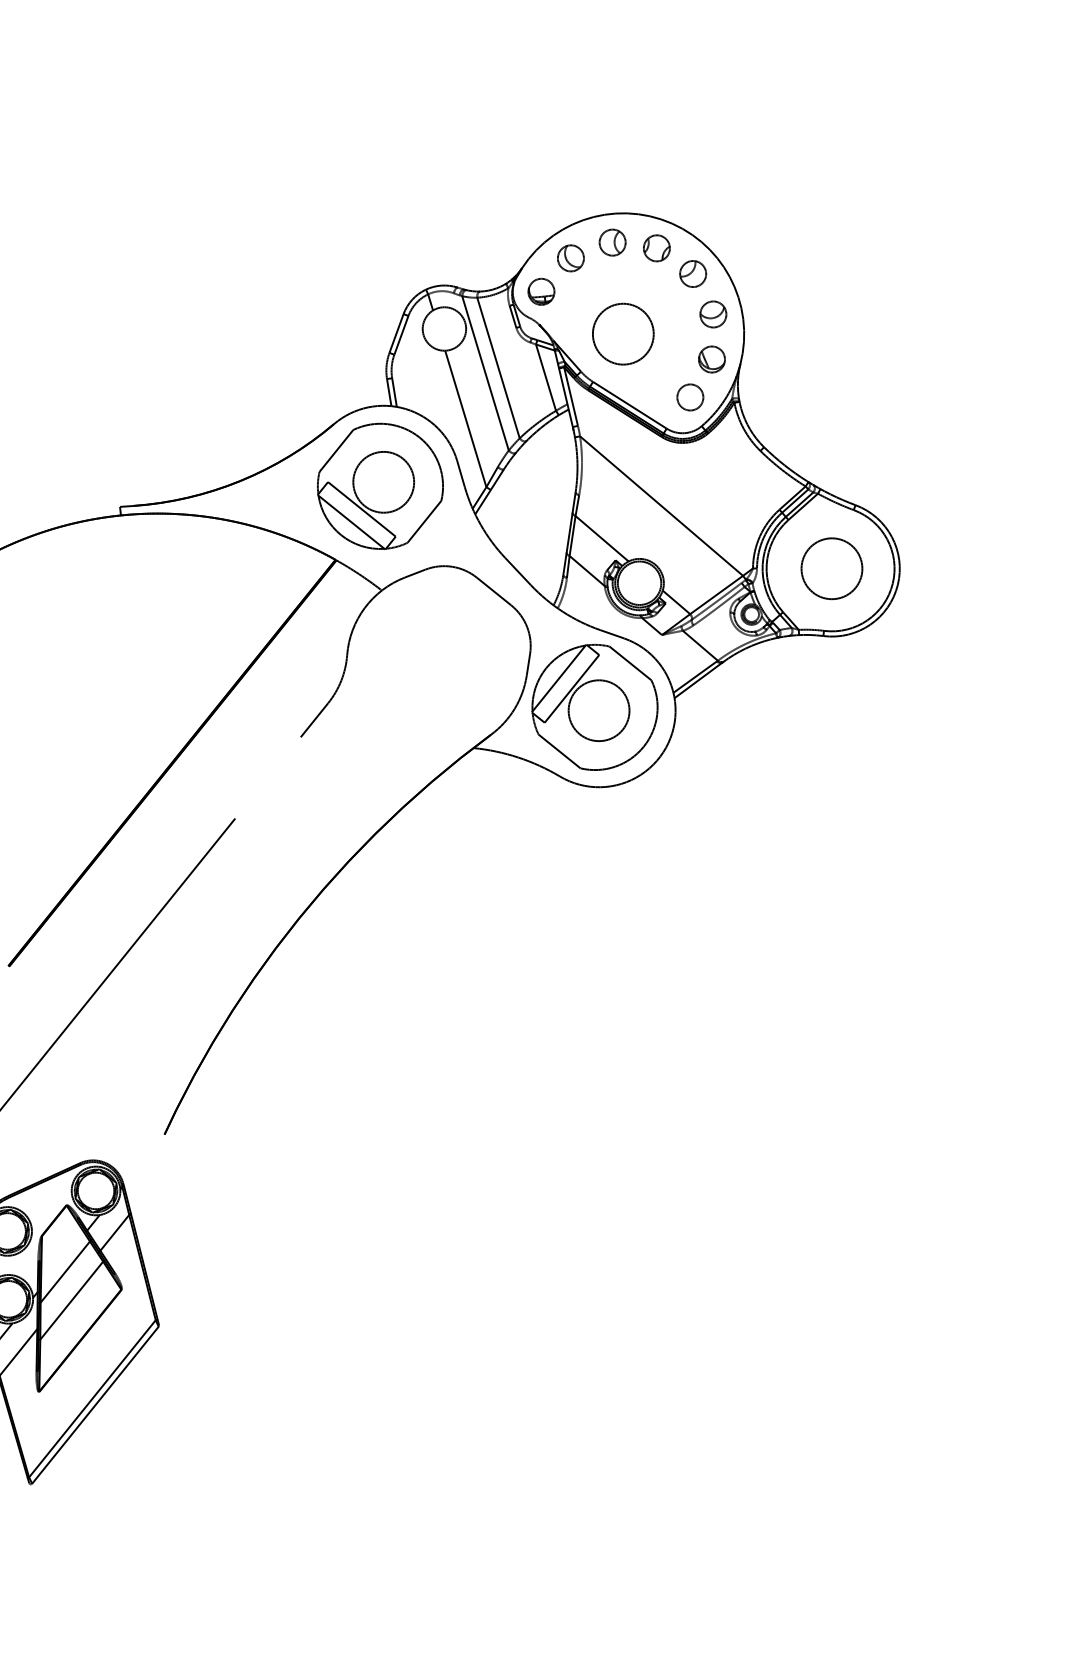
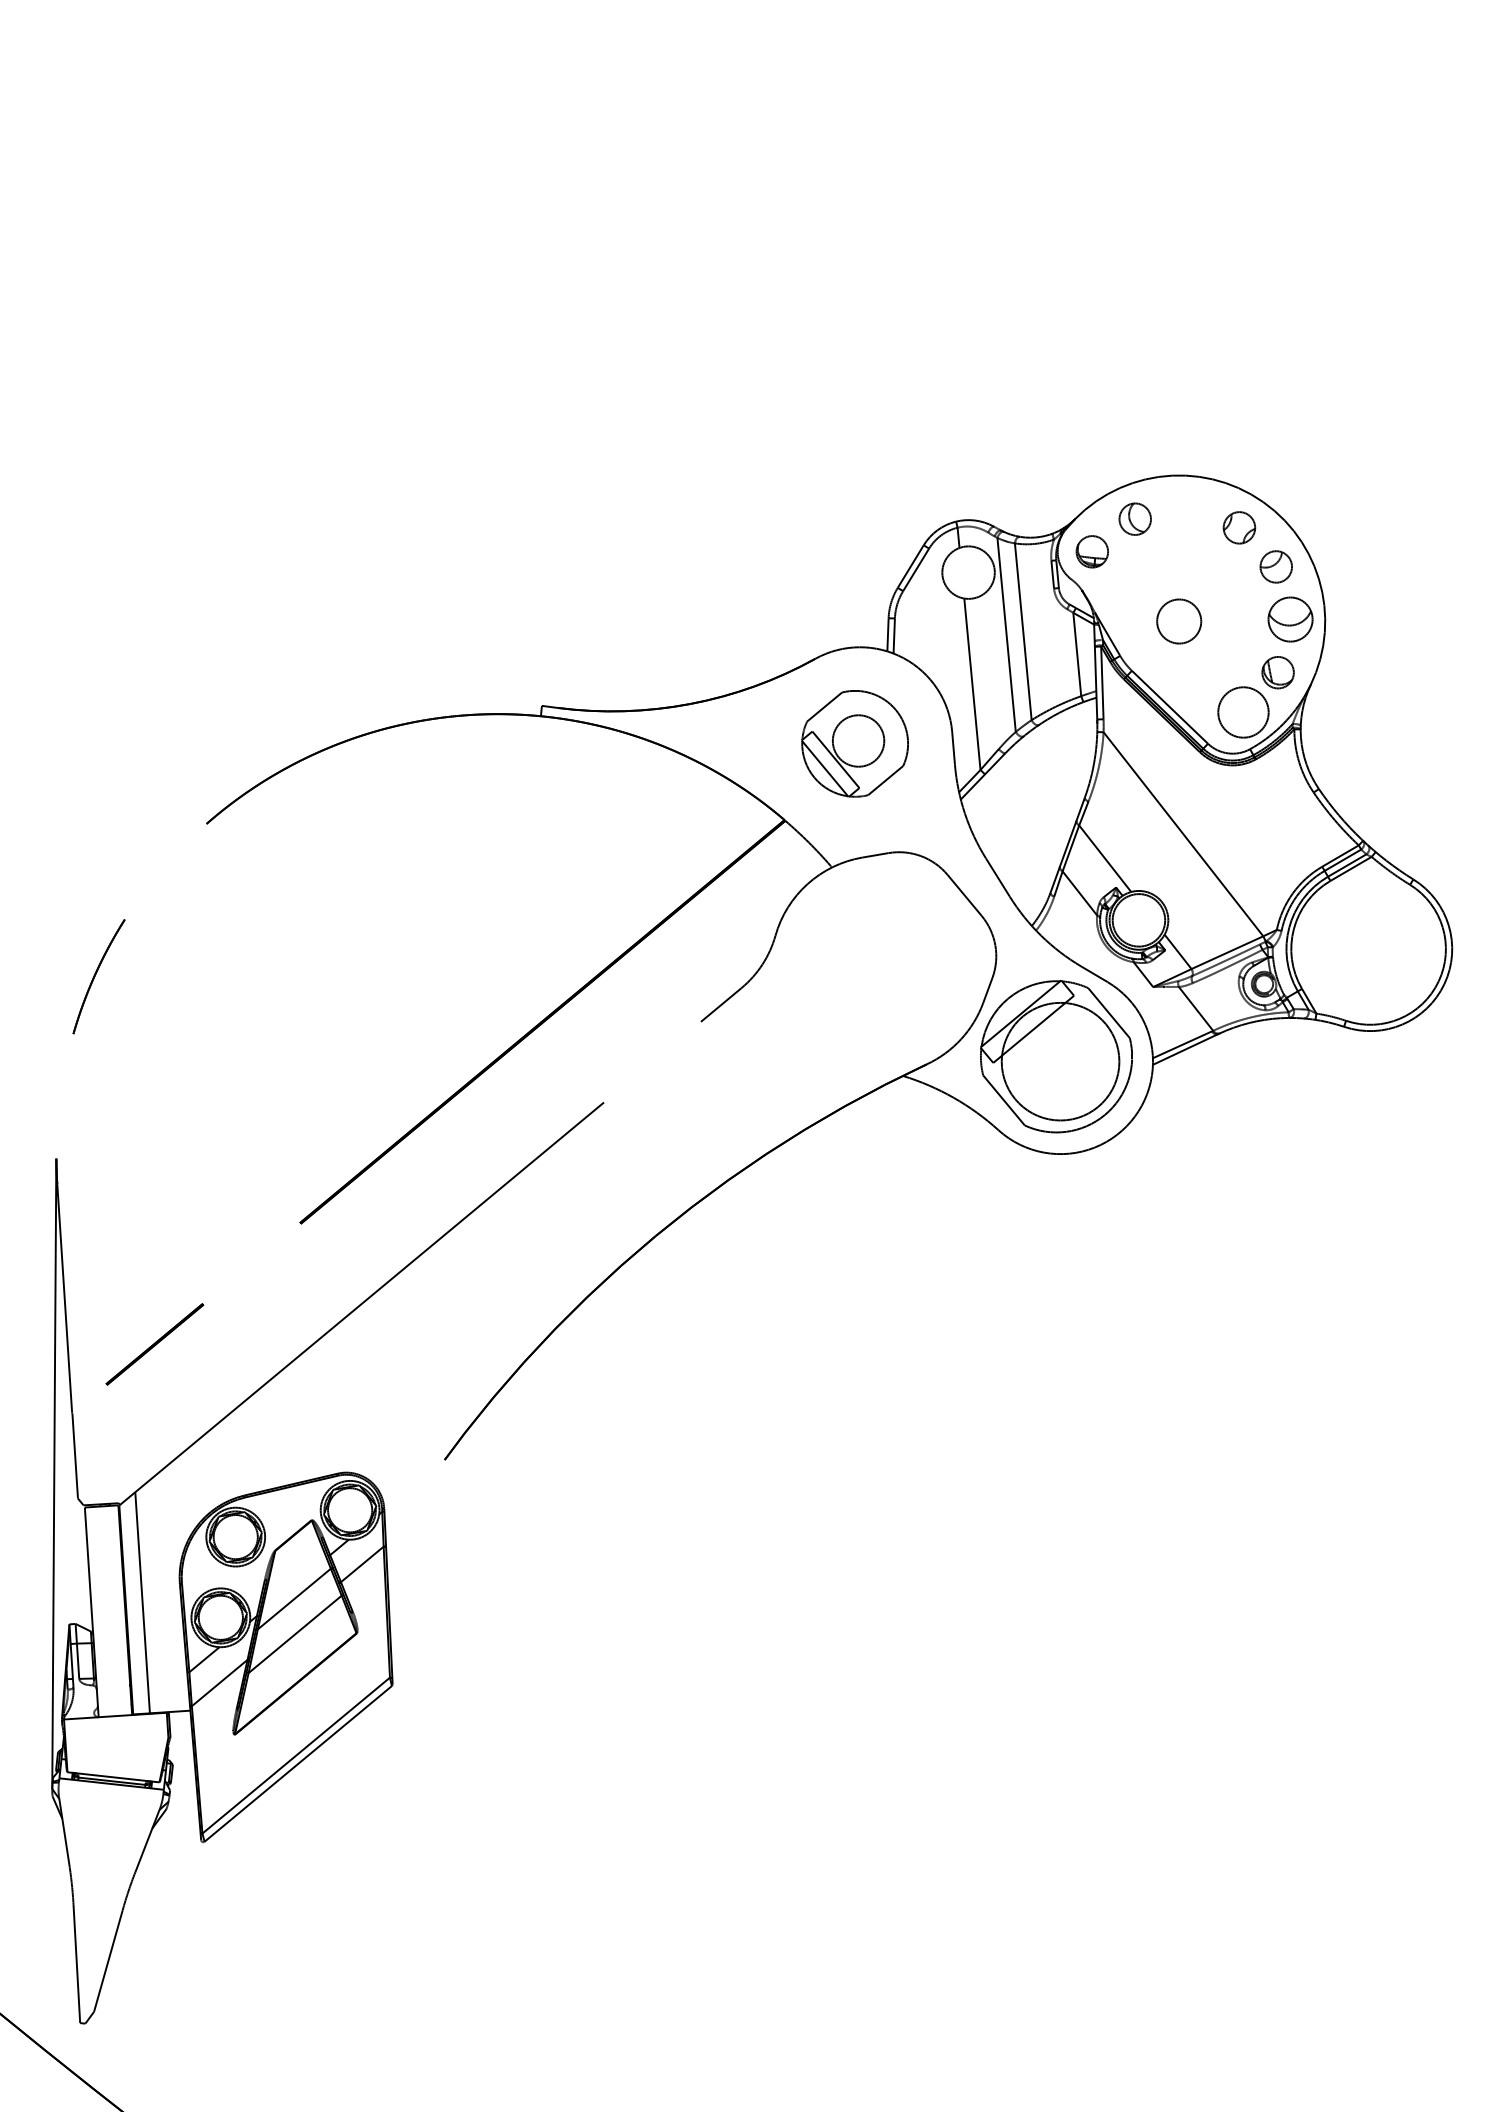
part: (612, 242) -> (1188, 510), removed
part: (713, 314) -> (1290, 619), size x1.4
circle: (622, 334) -> (1178, 621), size x0.6
circle: (690, 397) -> (1243, 712), size x1.6
part: (379, 486) -> (854, 743), size x0.7
circle: (831, 568) -> (1369, 948), removed
circle: (599, 710) -> (1060, 1061), size x1.6

